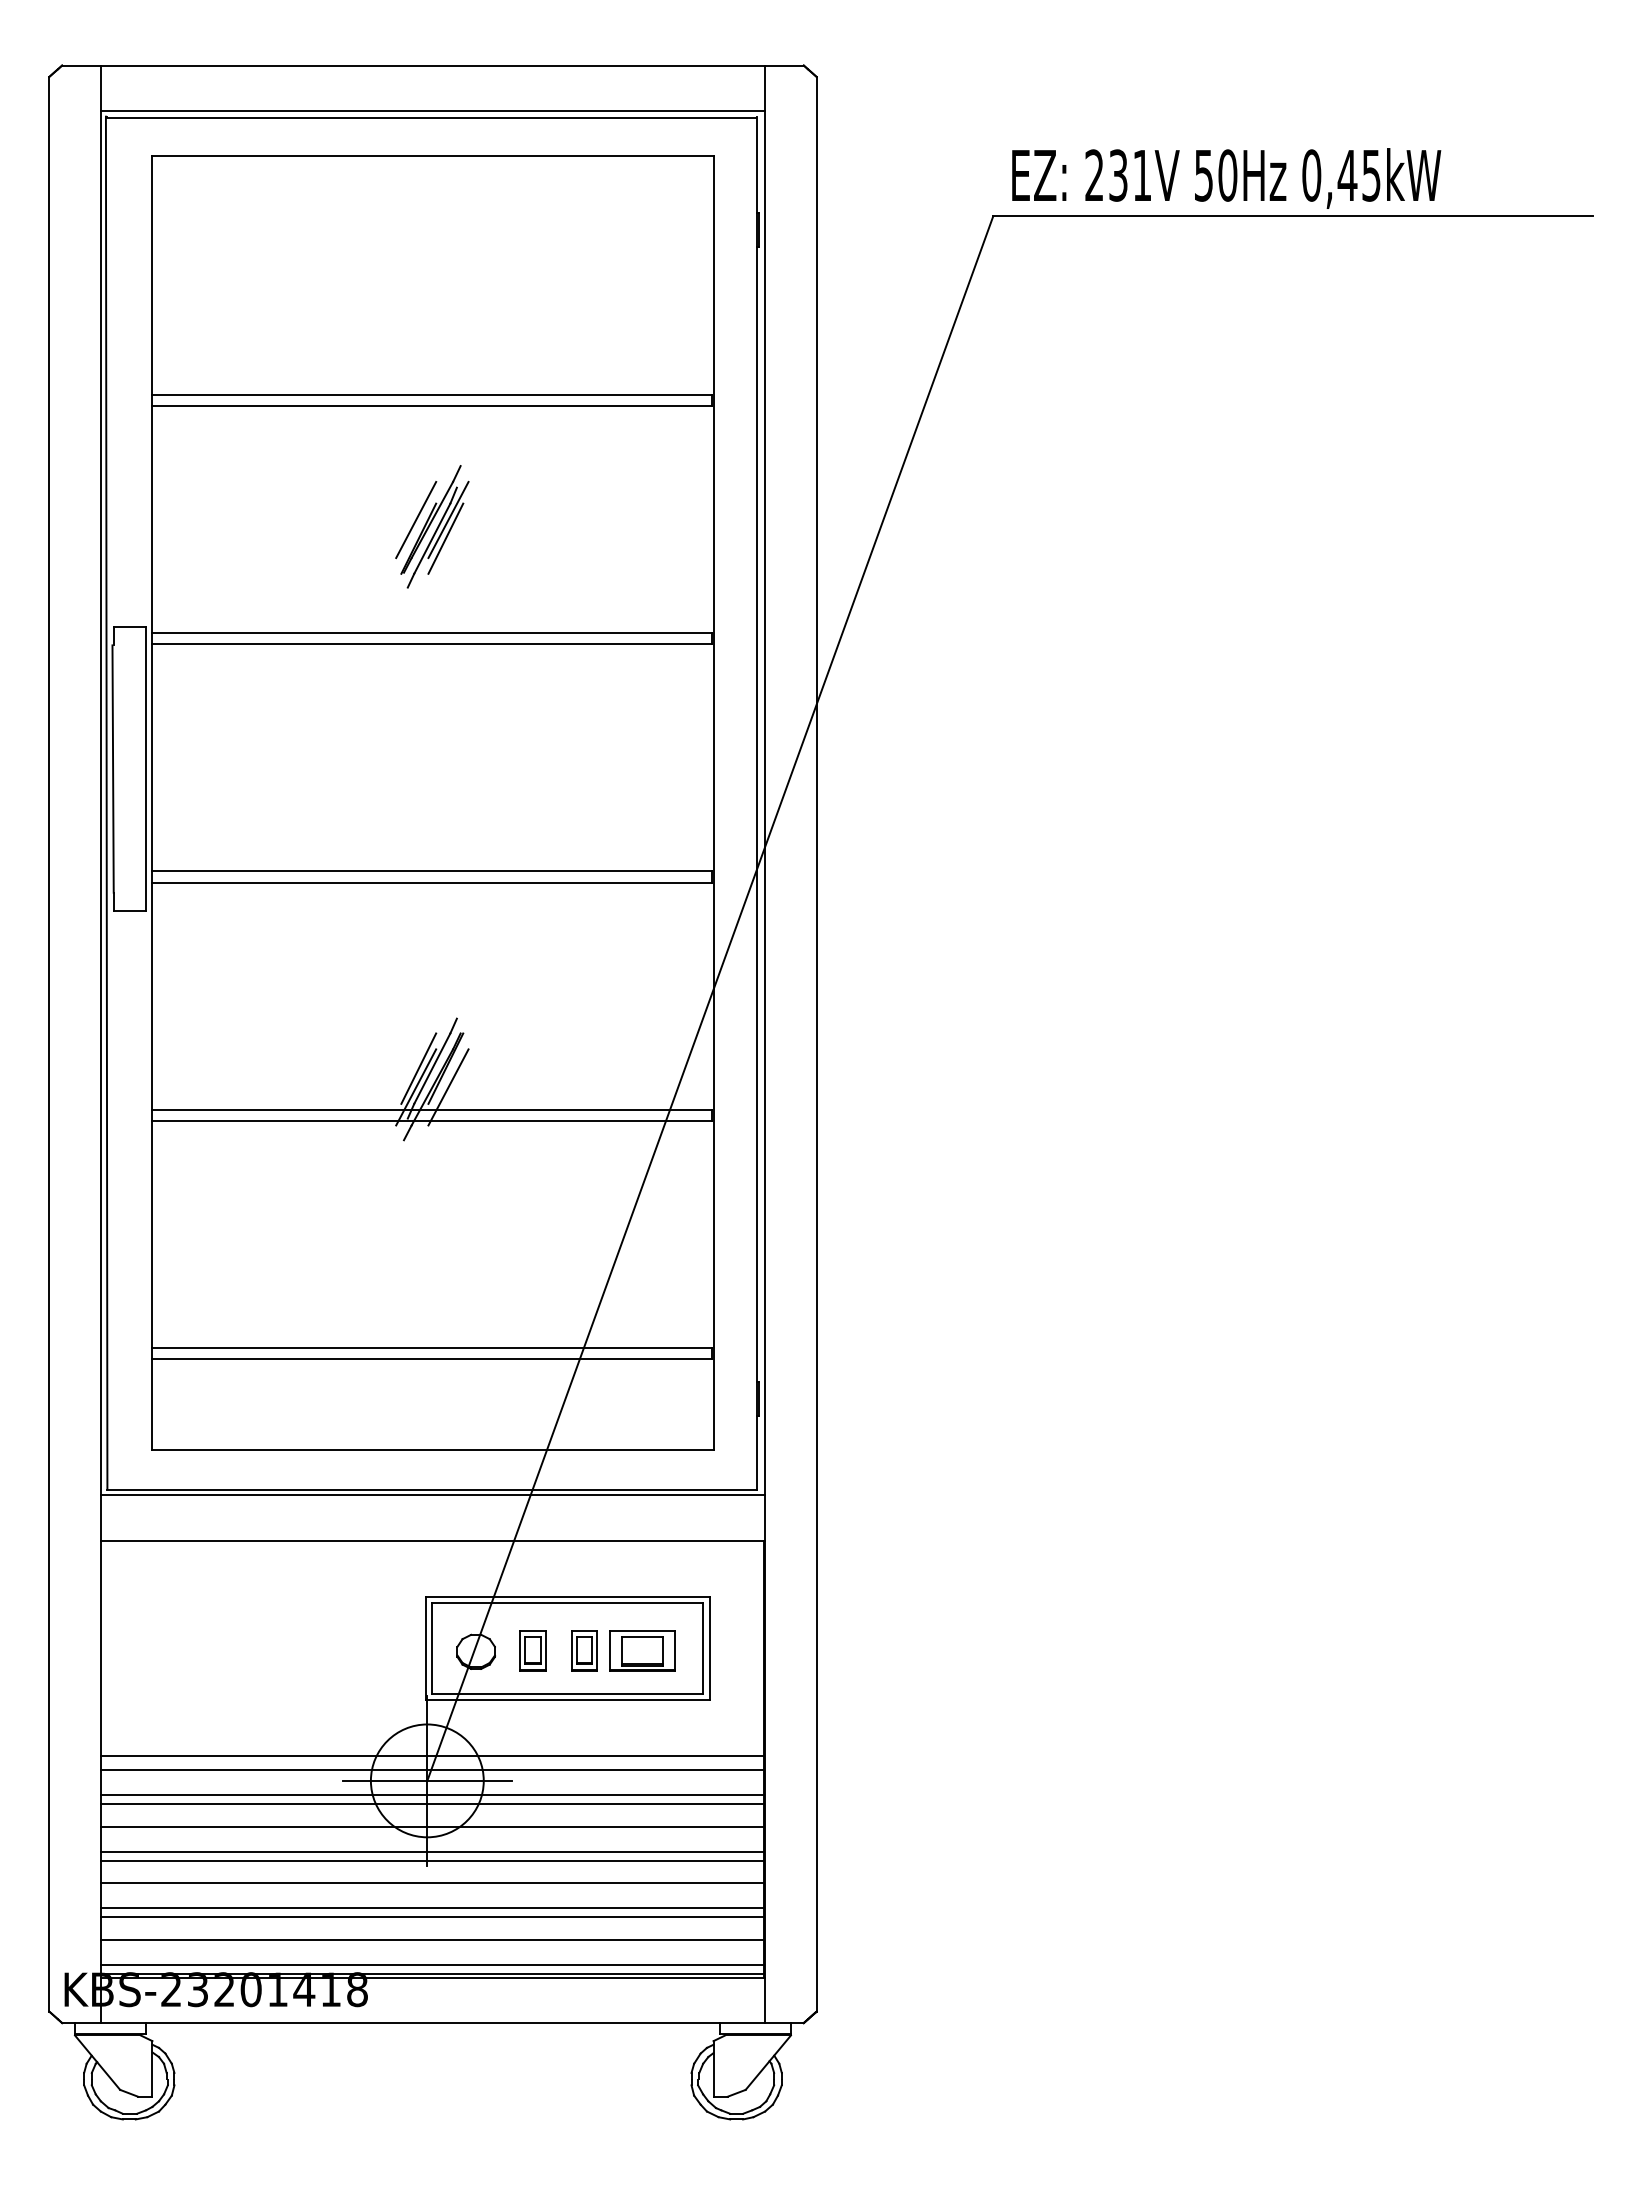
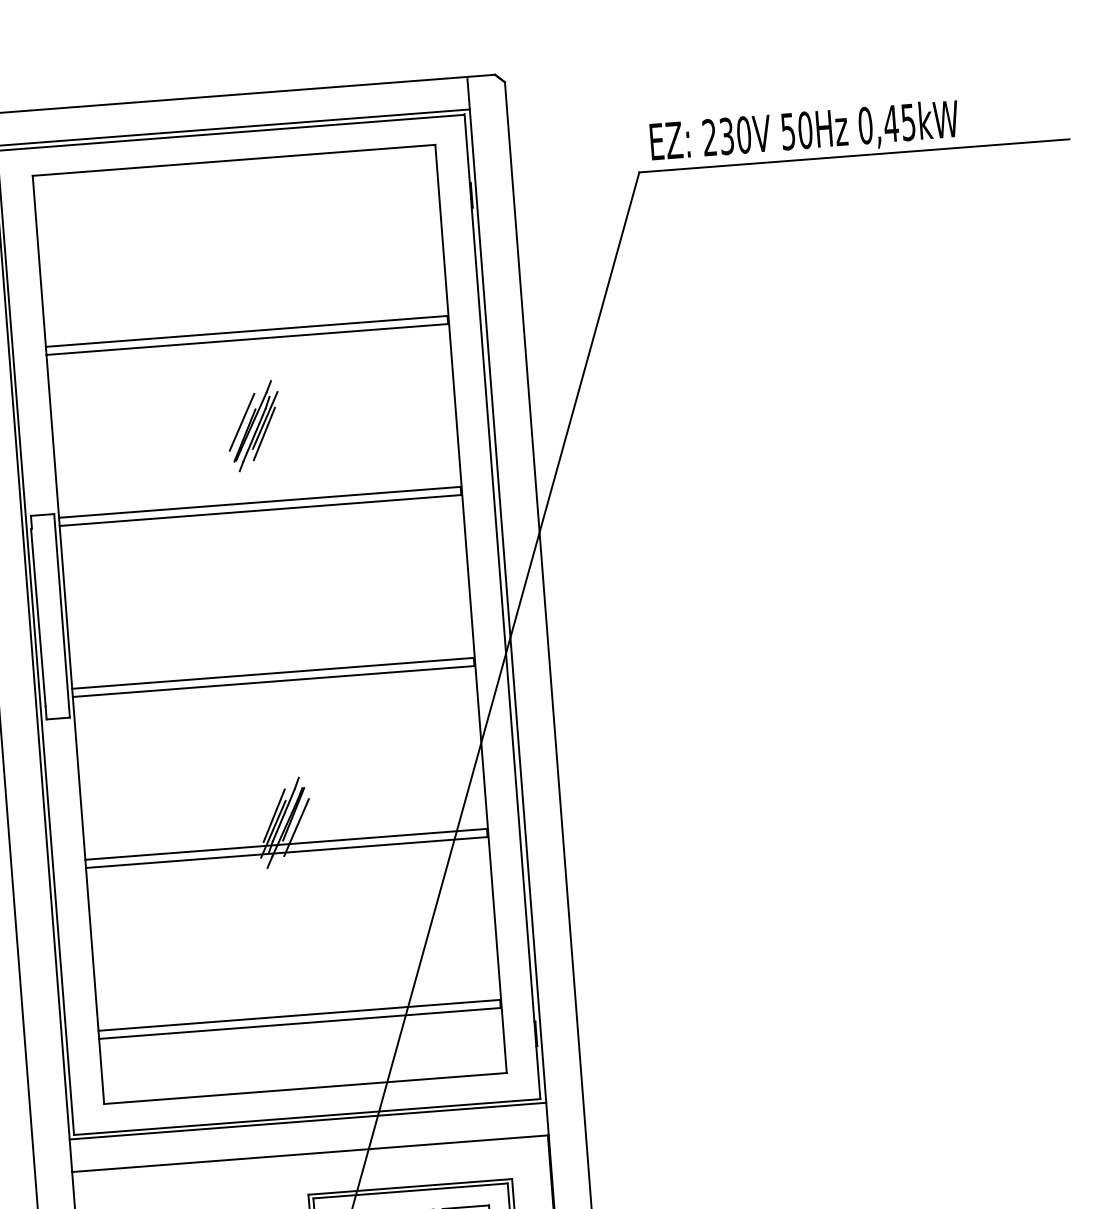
text: (1142, 175) -> (744, 134), 231V -> 230V

